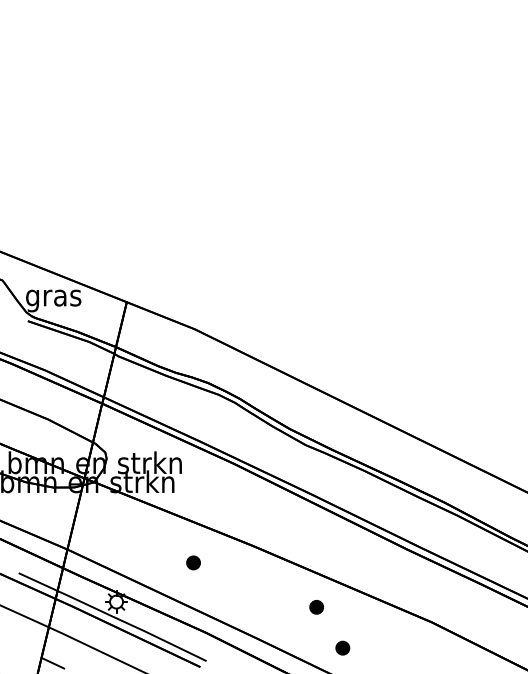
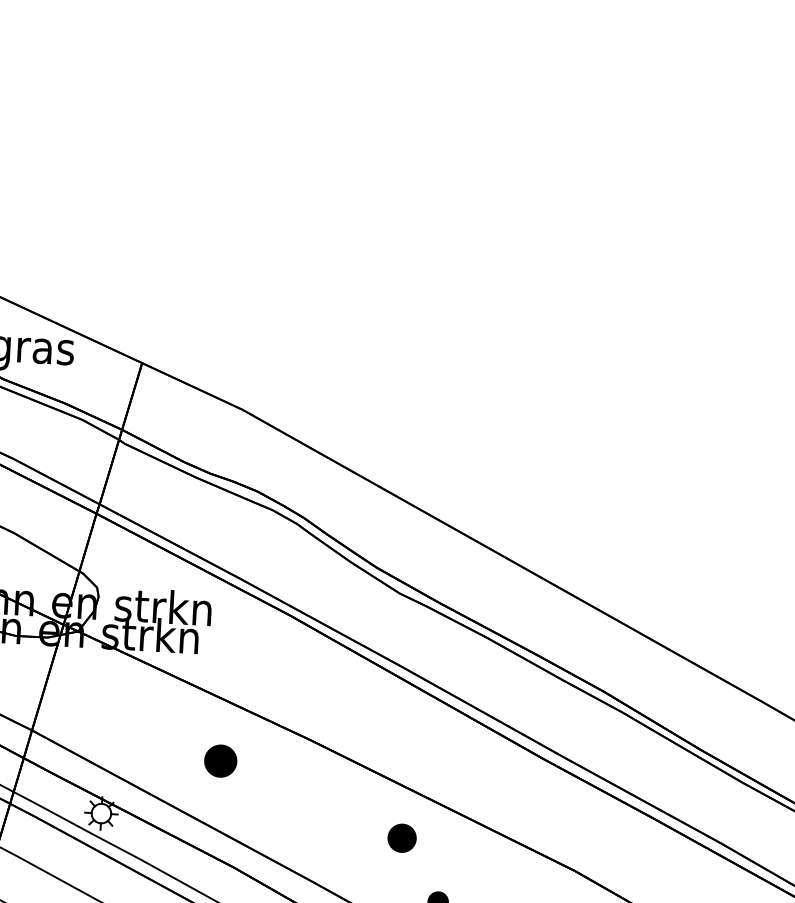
part: (193, 562) -> (220, 760), size x1.6
part: (316, 607) -> (401, 838), size x1.4

